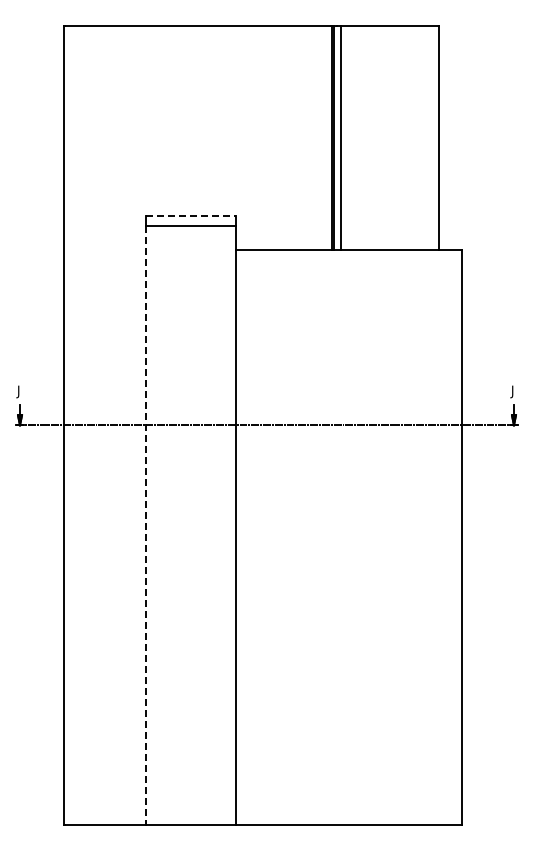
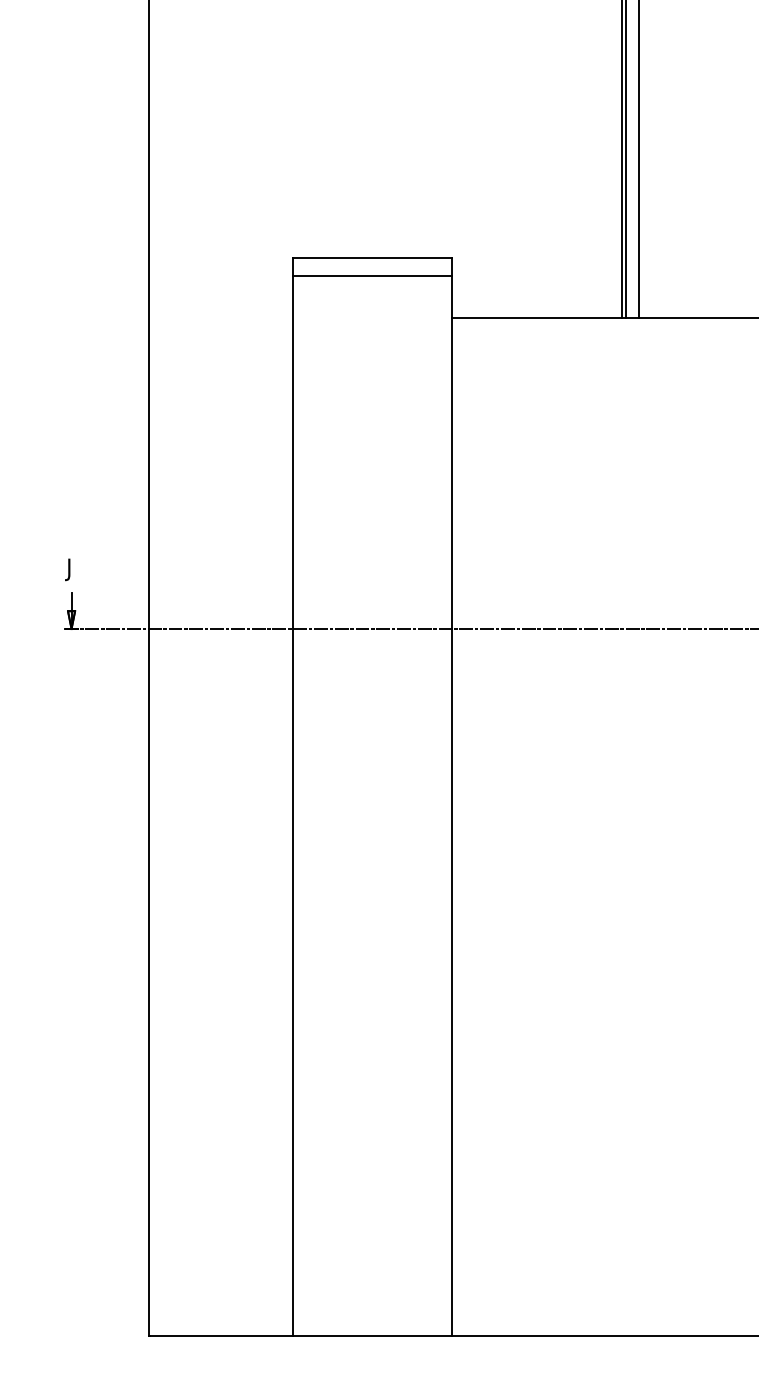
line: (190, 215) -> (372, 258), dashed -> solid
line: (145, 525) -> (293, 805), dashed -> solid

